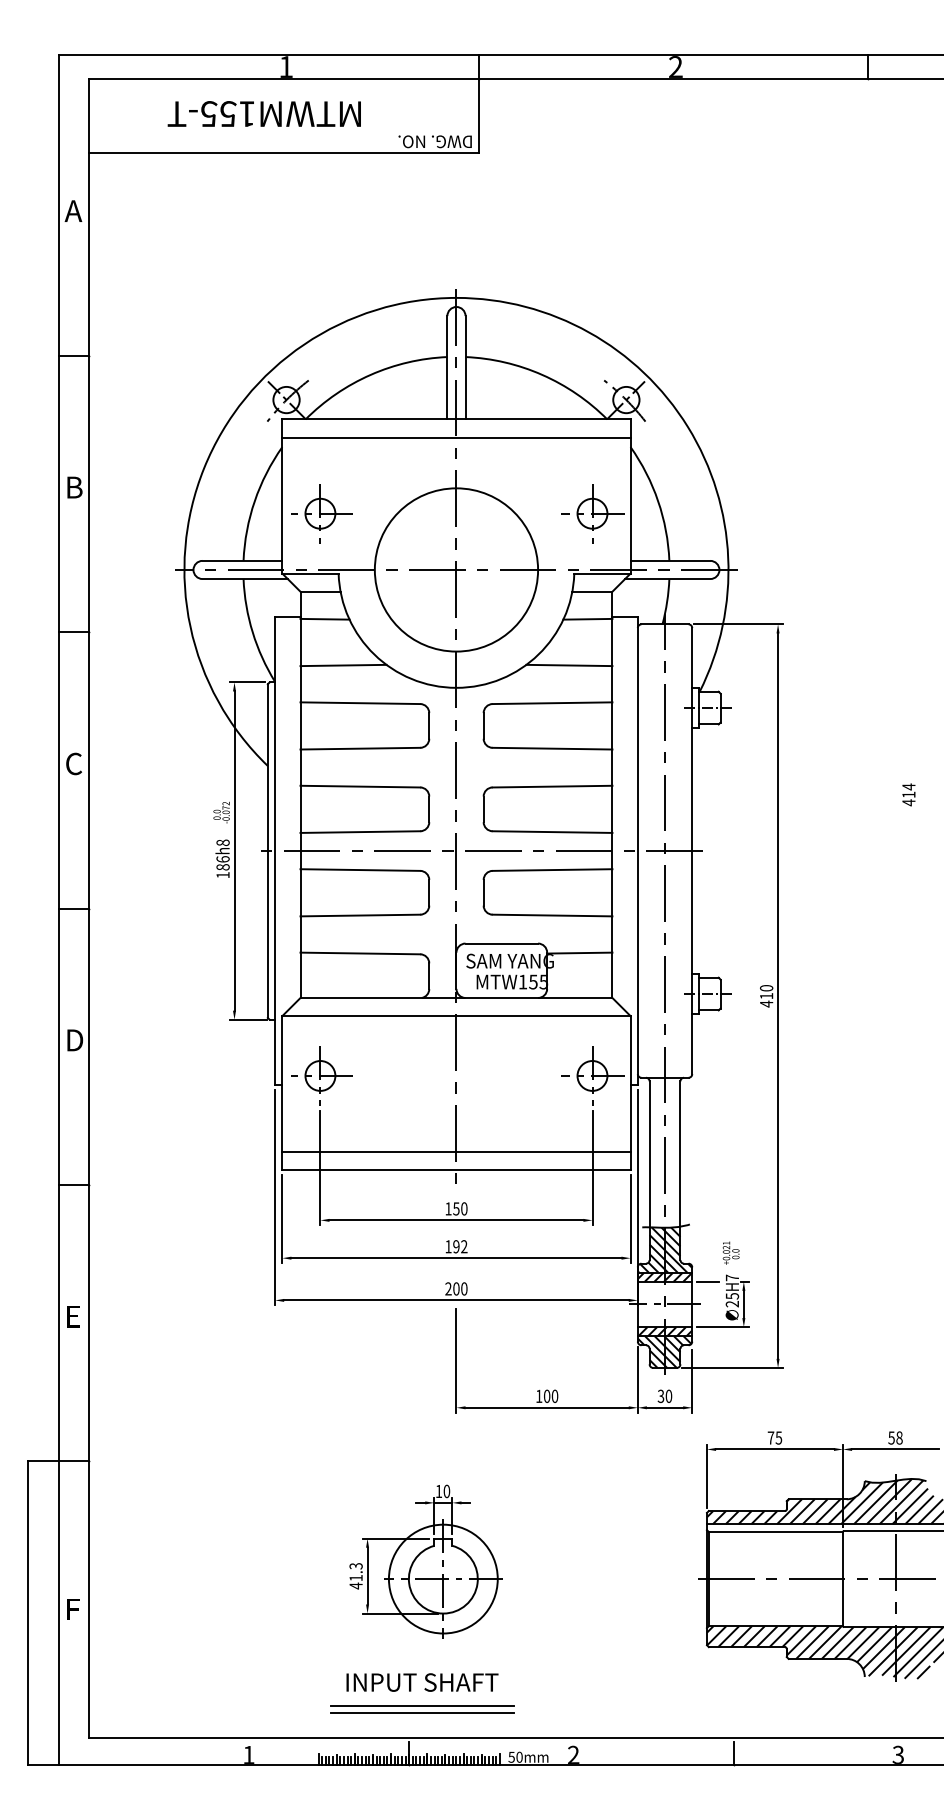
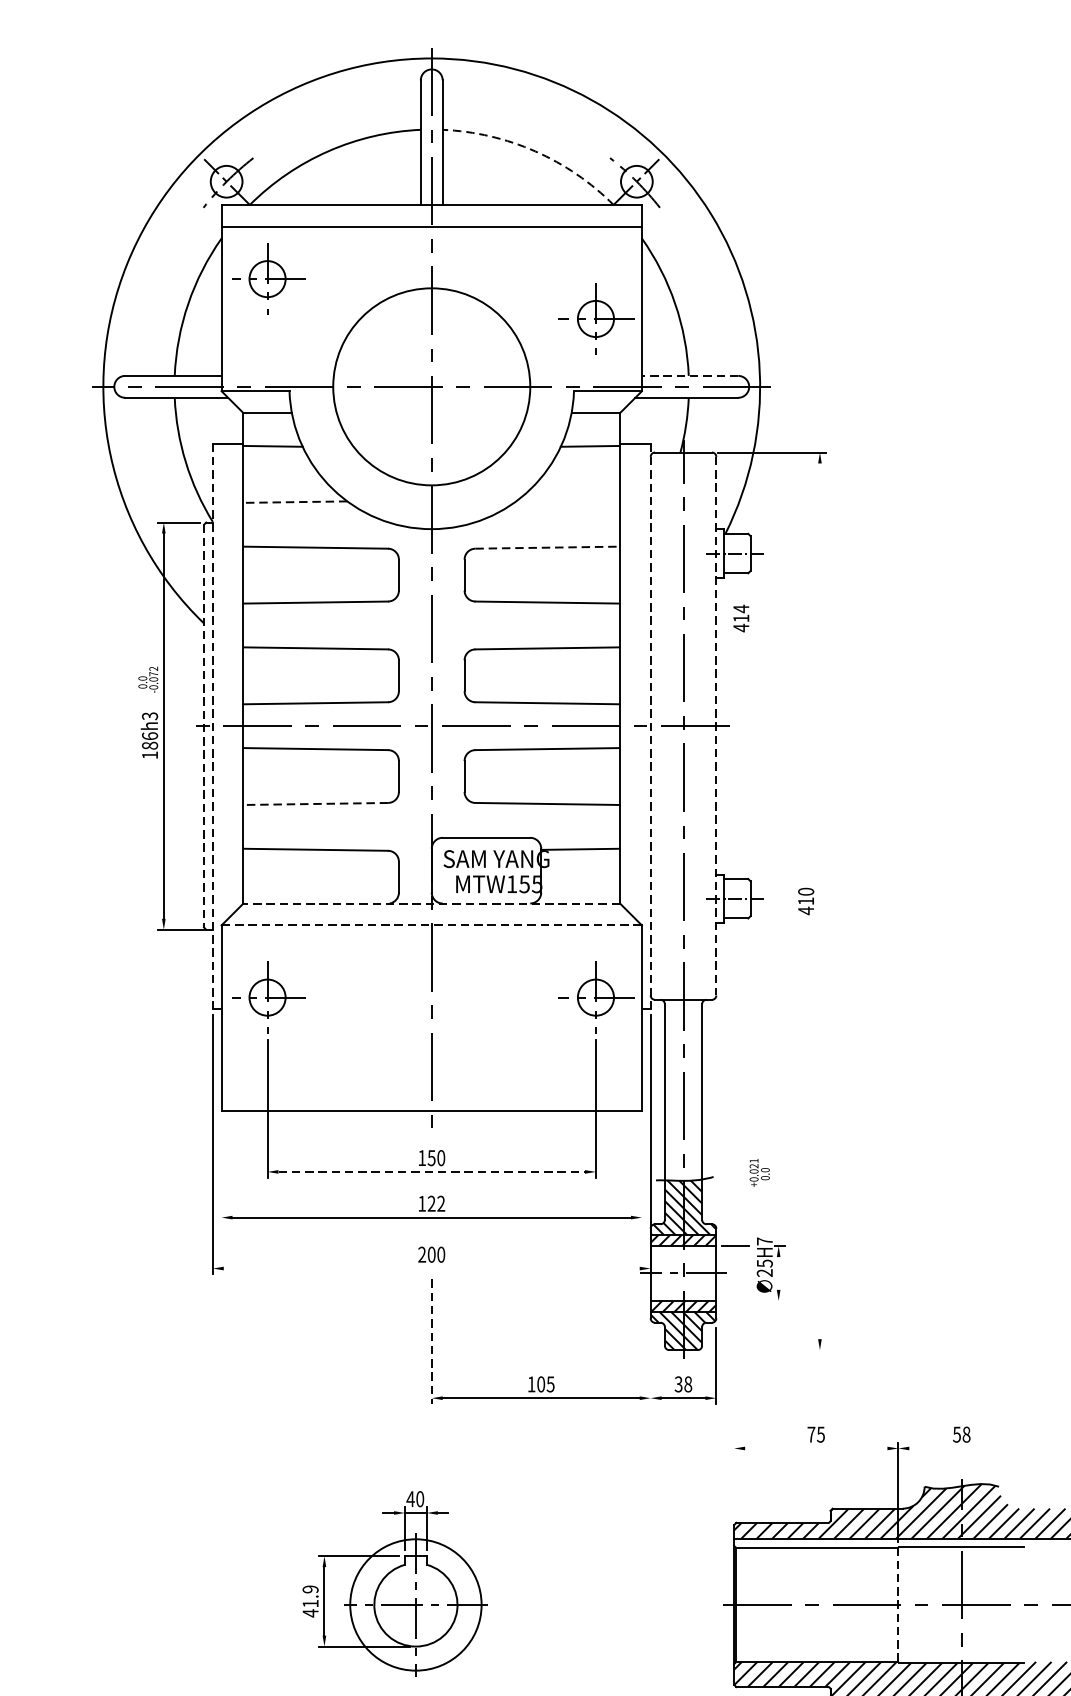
arc: (542, 374) -> (535, 150), solid -> dashed
part: (321, 513) -> (268, 278), moved
line: (670, 560) -> (690, 375), solid -> dashed
line: (343, 665) -> (295, 502), solid -> dashed
line: (569, 665) -> (568, 502), removed
line: (552, 703) -> (547, 548), solid -> dashed
text: (908, 794) -> (740, 618), moved
text: (222, 842) -> (149, 715), 186h8 -> 186h3
line: (267, 851) -> (203, 726), solid -> dashed
line: (275, 851) -> (213, 726), solid -> dashed
line: (637, 851) -> (650, 726), solid -> dashed
line: (692, 851) -> (716, 726), solid -> dashed
line: (360, 915) -> (315, 803), solid -> dashed
line: (778, 995) -> (820, 900), removed
line: (456, 997) -> (431, 902), solid -> dashed
line: (455, 1016) -> (430, 925), solid -> dashed
line: (456, 1152) -> (431, 1090), removed
line: (282, 1219) -> (221, 1170), removed
line: (630, 1219) -> (641, 1170), removed
line: (456, 1220) -> (431, 1172), solid -> dashed
text: (456, 1246) -> (431, 1203), 192 -> 122
text: (730, 1252) -> (758, 1172), moved
line: (456, 1300) -> (431, 1268), removed
line: (743, 1304) -> (778, 1273), removed
line: (722, 1327) -> (752, 1301), removed
line: (456, 1361) -> (431, 1342), solid -> dashed
line: (731, 1367) -> (763, 1349), removed
line: (637, 1379) -> (650, 1364), removed
text: (554, 1395) -> (550, 1383), 100 -> 105
text: (668, 1396) -> (687, 1384), 30 -> 38
line: (774, 1449) -> (815, 1448), removed
line: (895, 1449) -> (961, 1448), removed
line: (707, 1476) -> (734, 1481), removed
text: (438, 1491) -> (410, 1499), 10 -> 40
text: (356, 1566) -> (311, 1589), 41.3 -> 41.9
line: (843, 1578) -> (898, 1604), solid -> dashed

